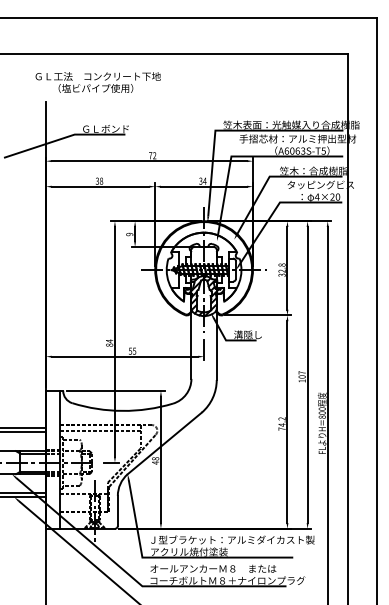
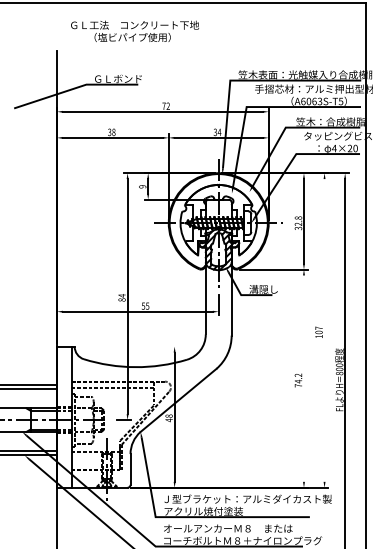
text: (97, 82) -> (134, 31), moved
line: (307, 374) -> (324, 329), removed
line: (115, 390) -> (128, 346), removed
line: (287, 422) -> (304, 379), removed

